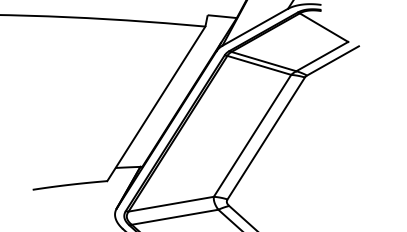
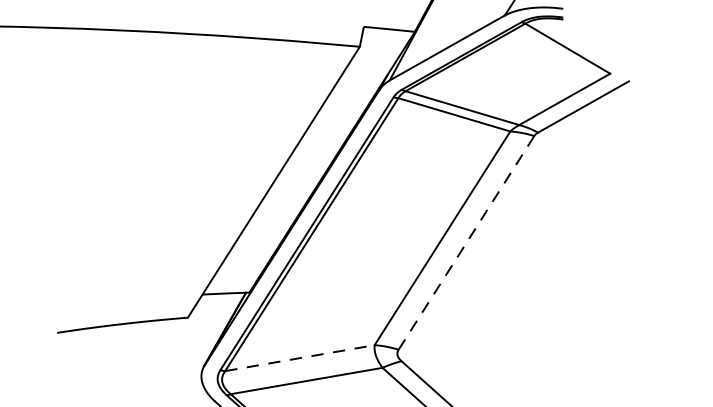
line: (265, 138) -> (465, 242), solid -> dashed
line: (171, 204) -> (300, 358), solid -> dashed

